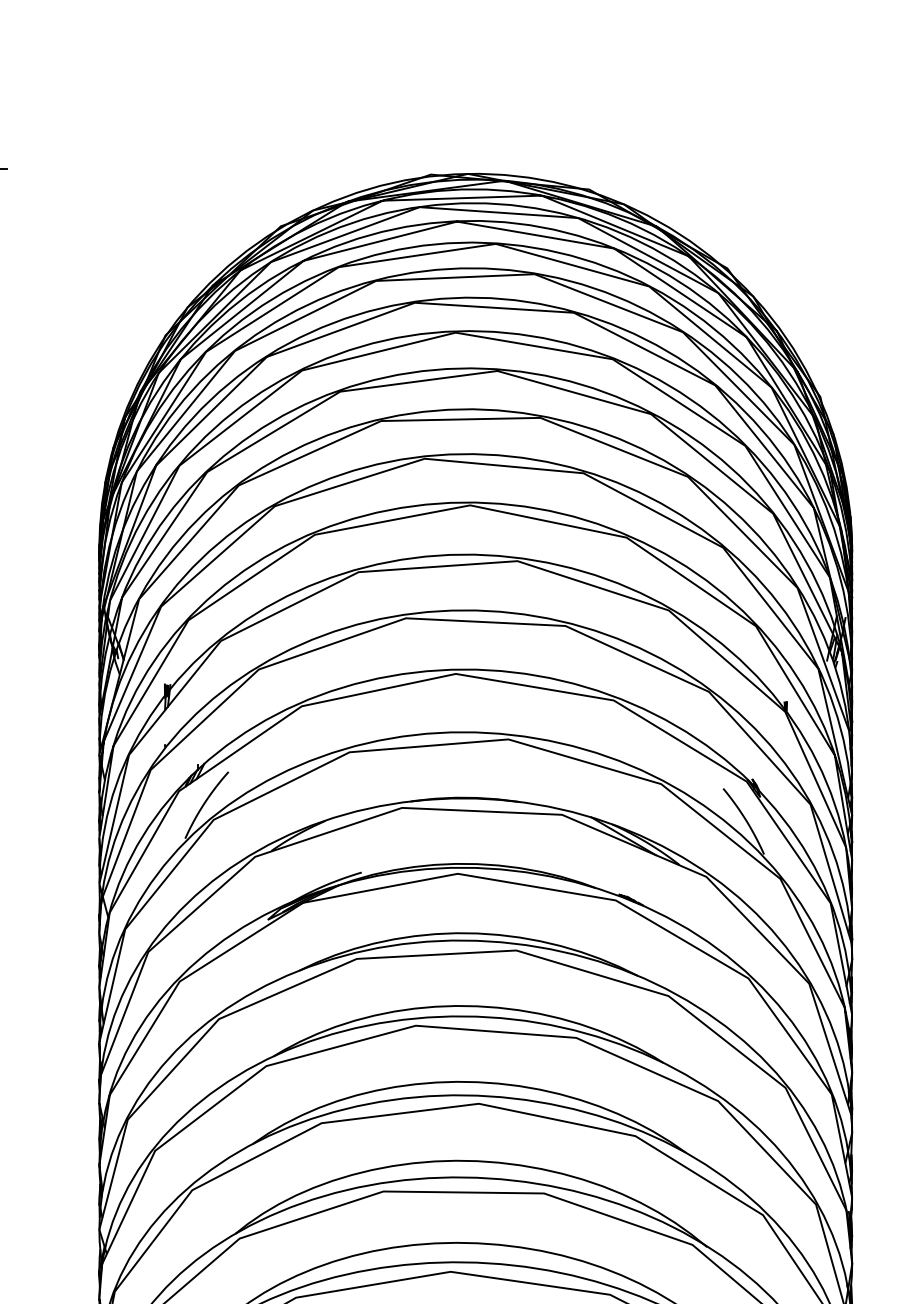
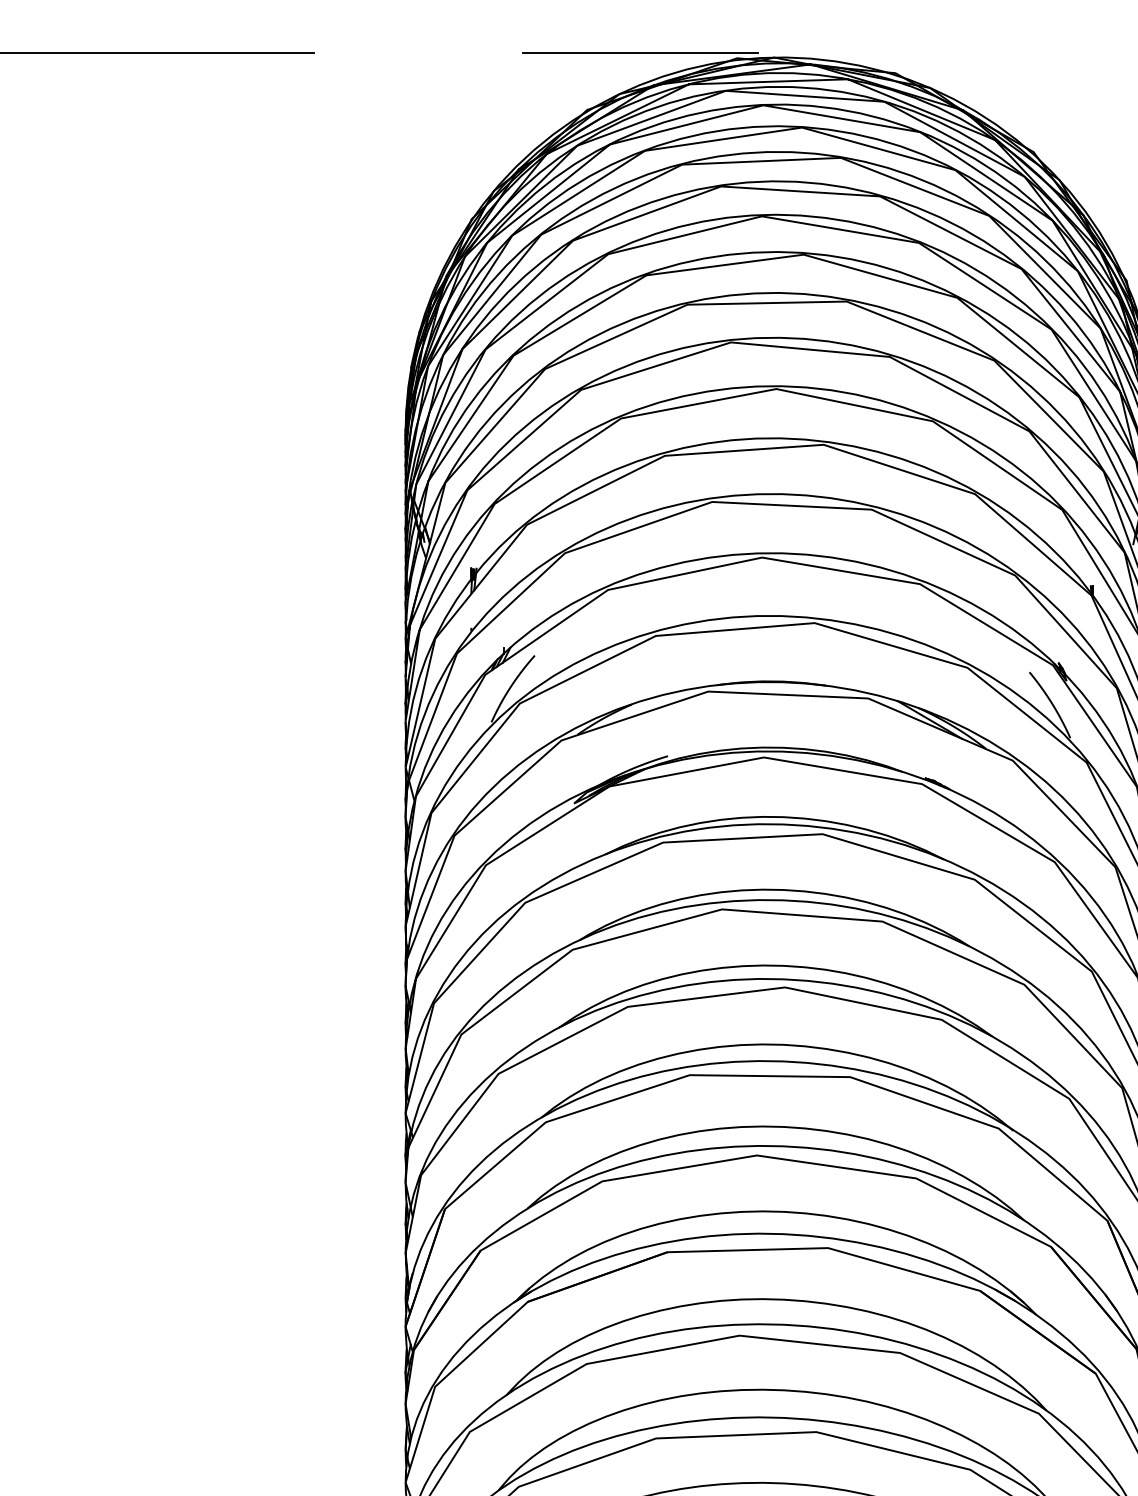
line: (334, 168) -> (640, 52), added

